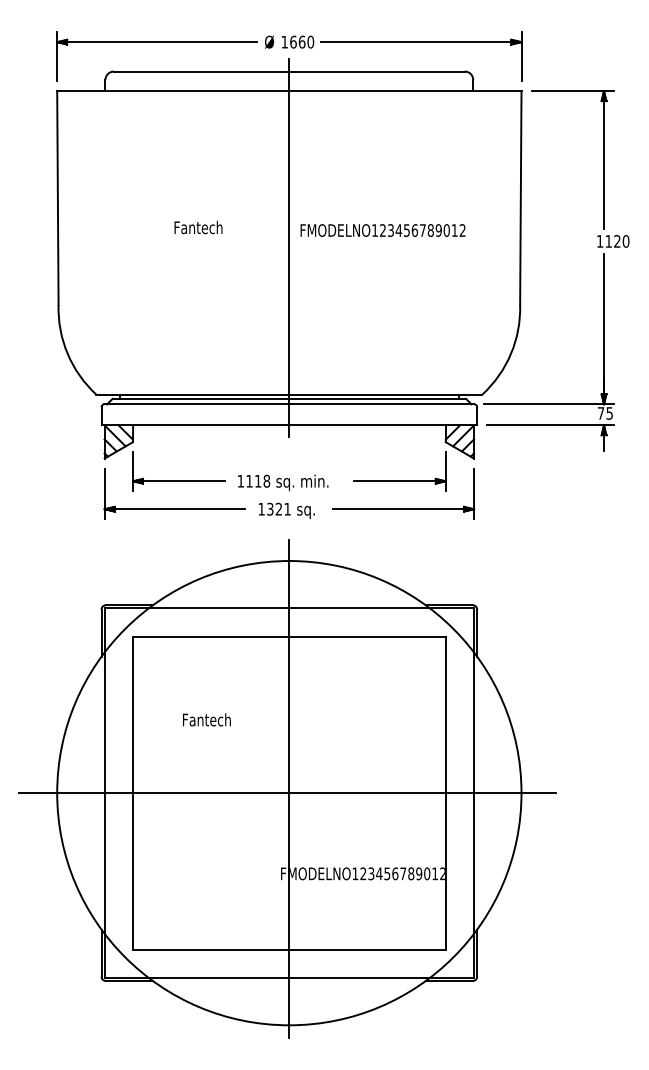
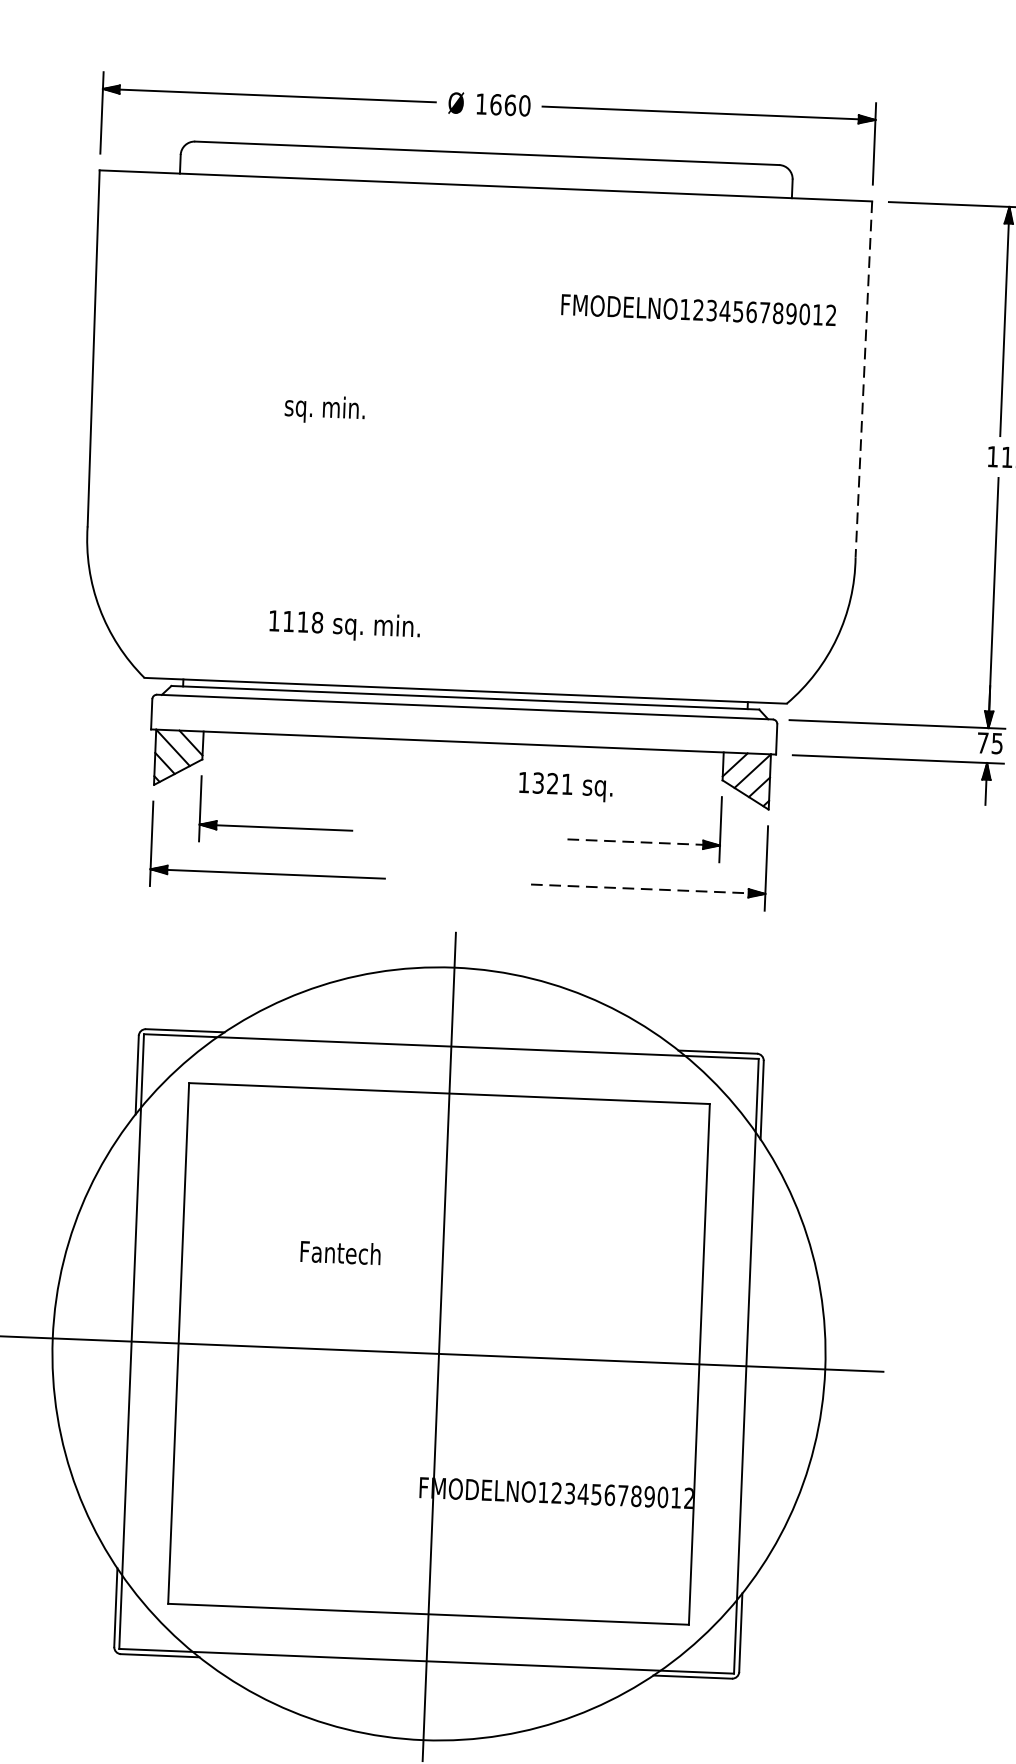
line: (520, 198) -> (863, 380), solid -> dashed
text: (198, 229) -> (325, 410), Fantech -> sq. min.
text: (382, 230) -> (697, 310), moved
line: (289, 247) -> (475, 446), removed
line: (399, 481) -> (643, 842), solid -> dashed
text: (283, 482) -> (345, 625), moved
line: (404, 509) -> (649, 889), solid -> dashed
text: (286, 510) -> (565, 786), moved
text: (206, 719) -> (340, 1252), moved

